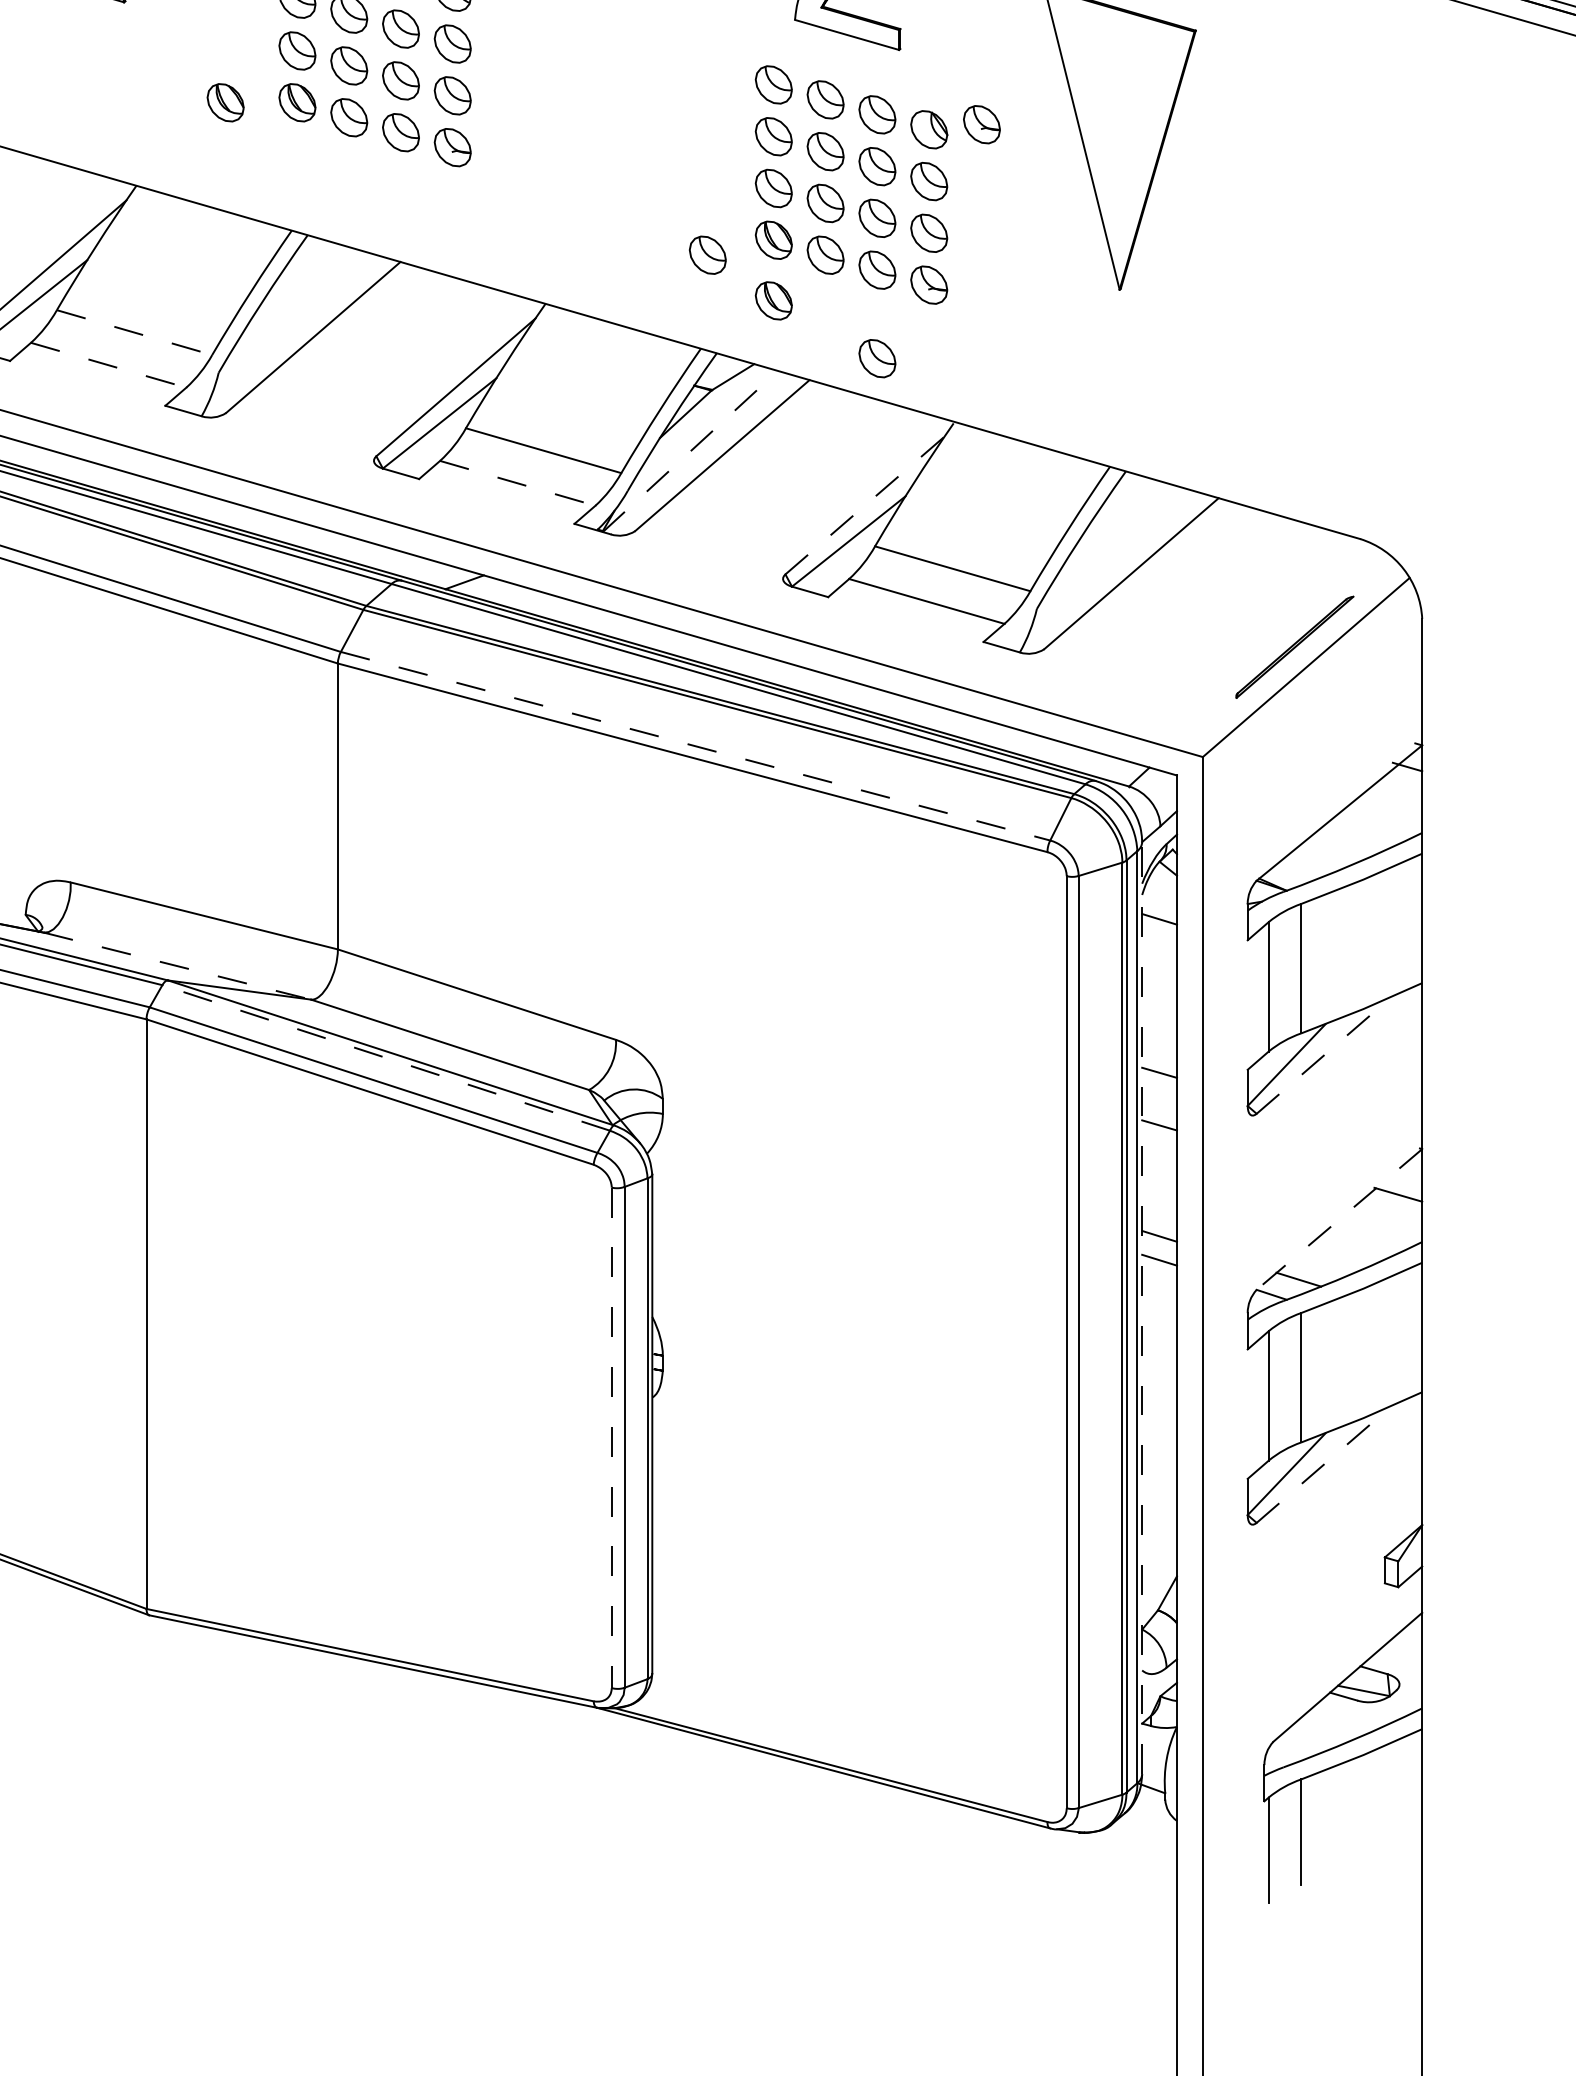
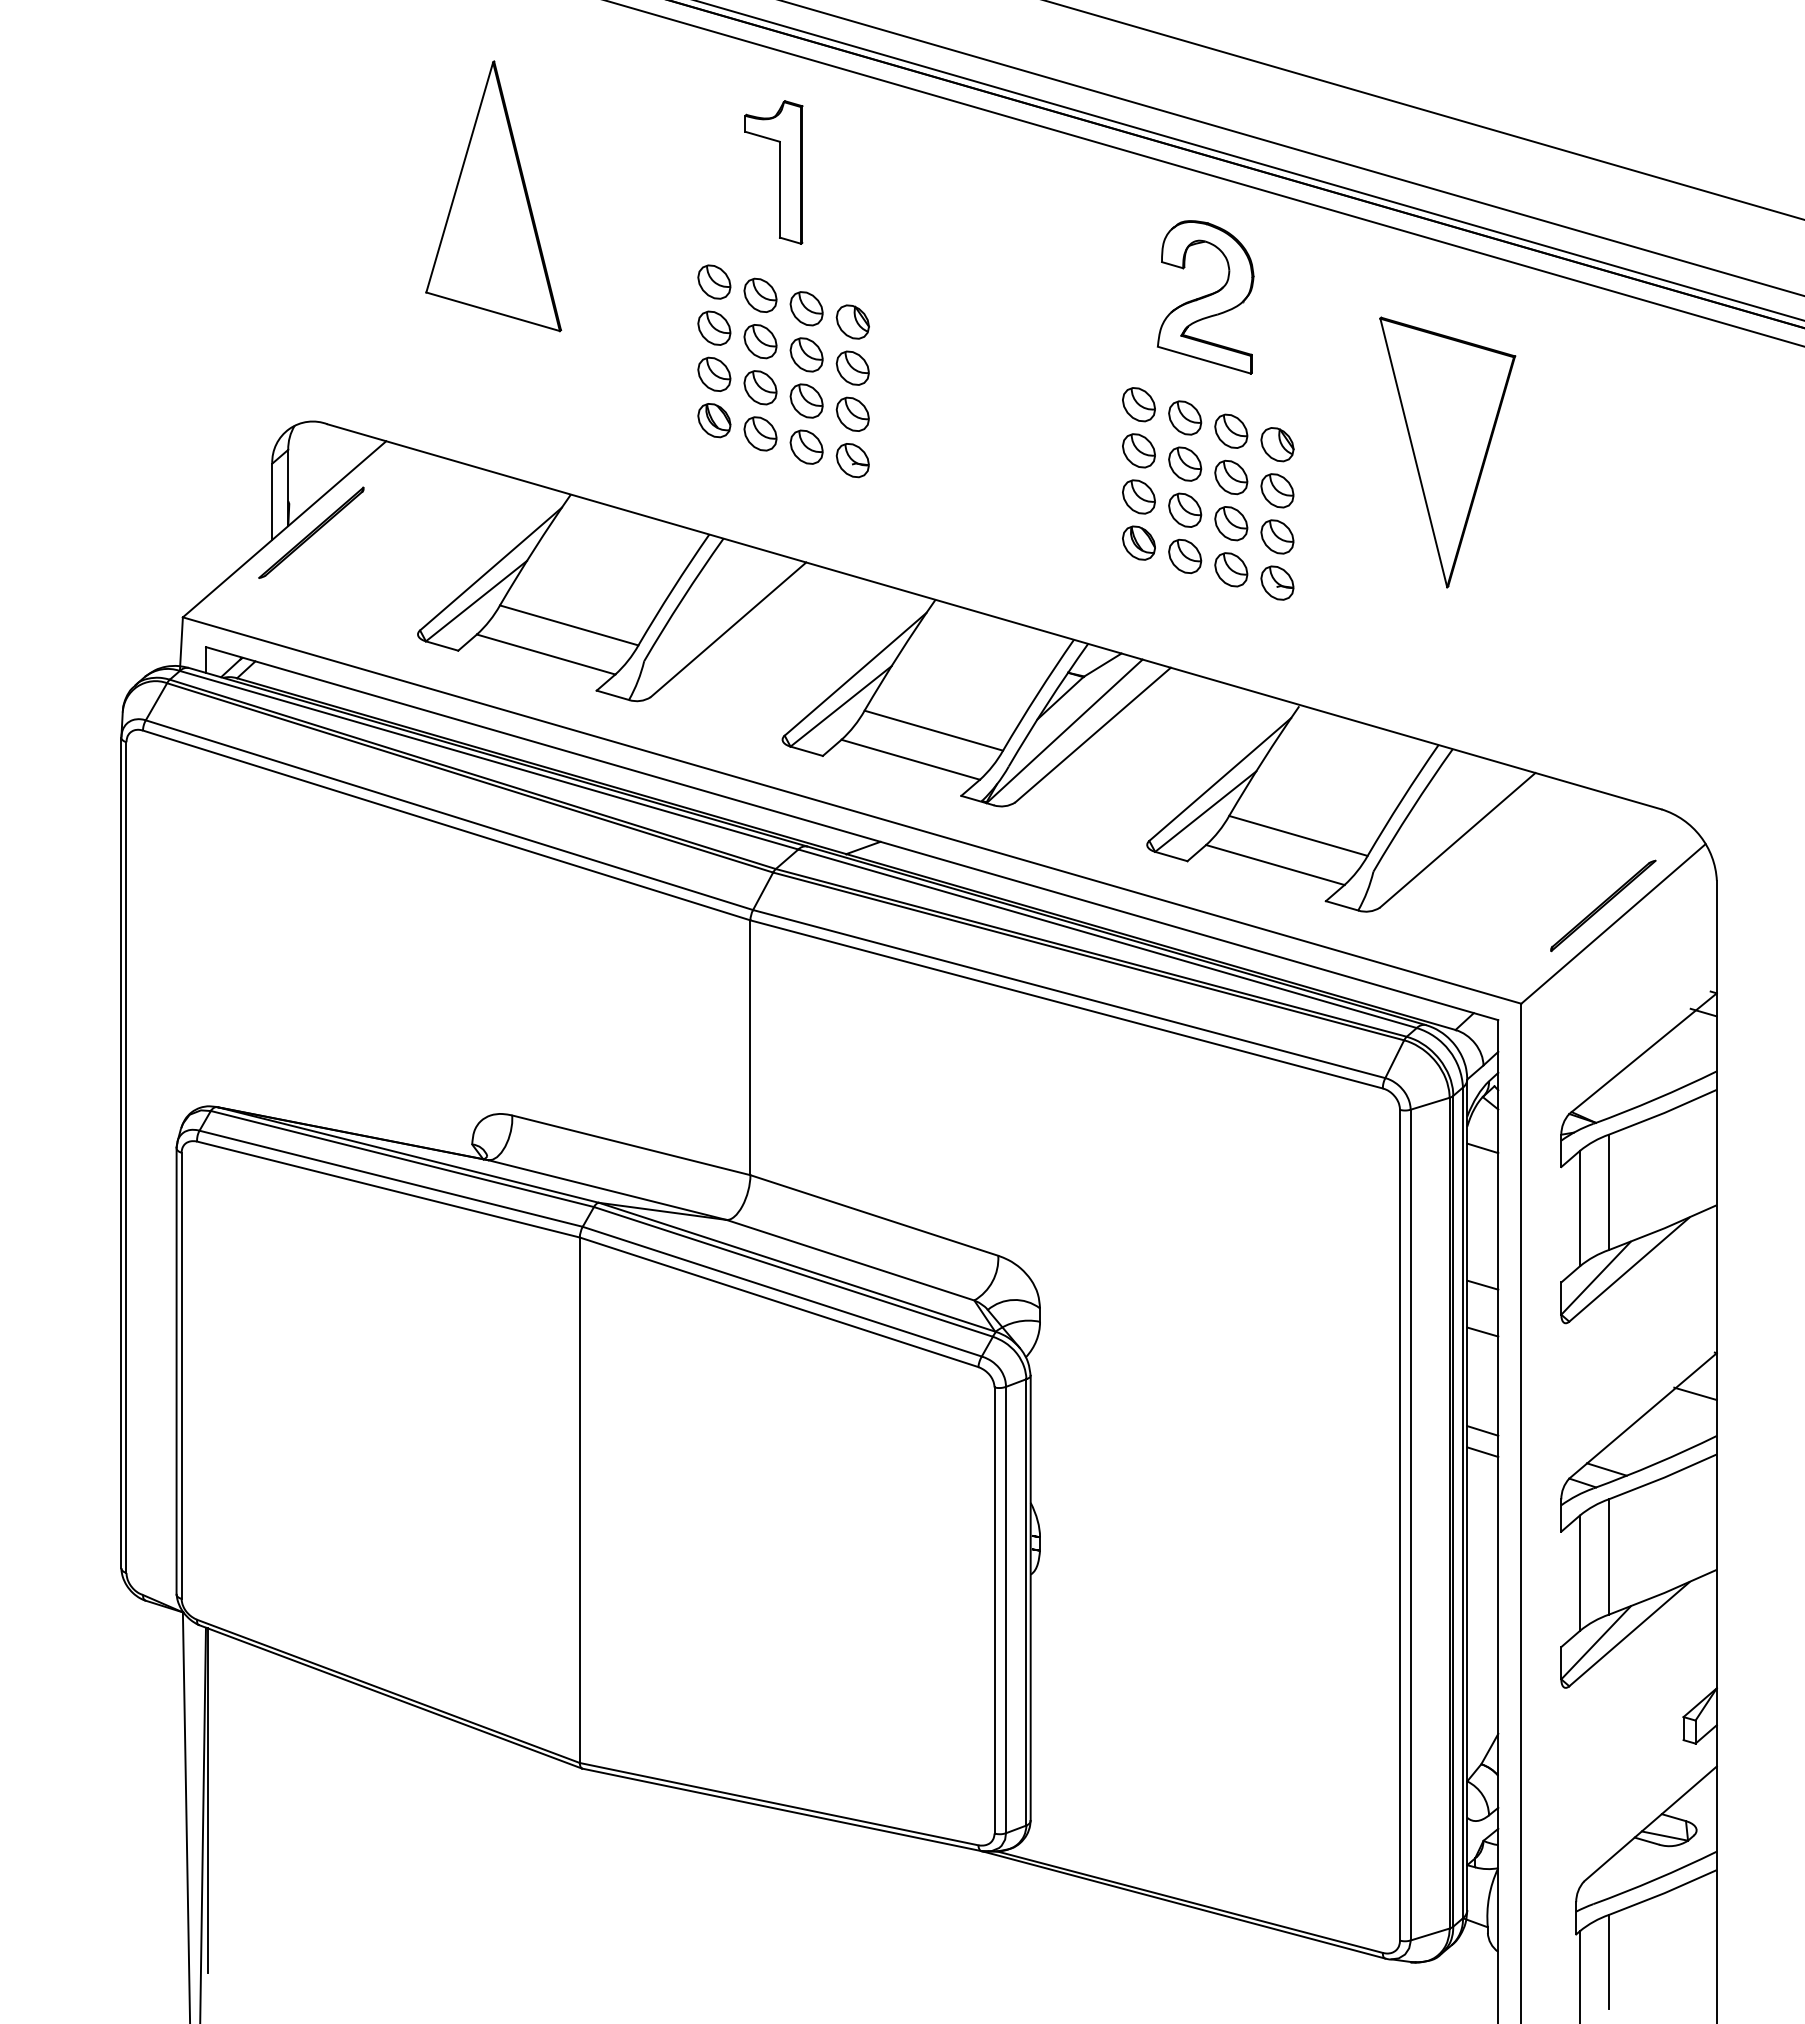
part: (225, 102) -> (650, 420), removed
part: (981, 123) -> (1324, 439), removed
part: (708, 255) -> (1080, 556), removed
part: (773, 300) -> (1138, 596), removed
line: (134, 332) -> (569, 625), dashed -> solid
part: (877, 358) -> (1231, 648), removed
line: (109, 365) -> (546, 654), dashed -> solid
line: (690, 451) -> (1064, 731), dashed -> solid
line: (518, 483) -> (911, 759), dashed -> solid
line: (865, 505) -> (1220, 779), dashed -> solid
line: (695, 746) -> (1069, 994), dashed -> solid
line: (177, 966) -> (607, 1190), dashed -> solid
line: (1324, 1055) -> (1629, 1269), dashed -> solid
line: (386, 1057) -> (793, 1271), dashed -> solid
line: (1339, 1219) -> (1643, 1415), dashed -> solid
line: (1142, 1307) -> (1467, 1494), dashed -> solid
line: (611, 1438) -> (994, 1611), dashed -> solid
line: (1324, 1463) -> (1629, 1633), dashed -> solid

